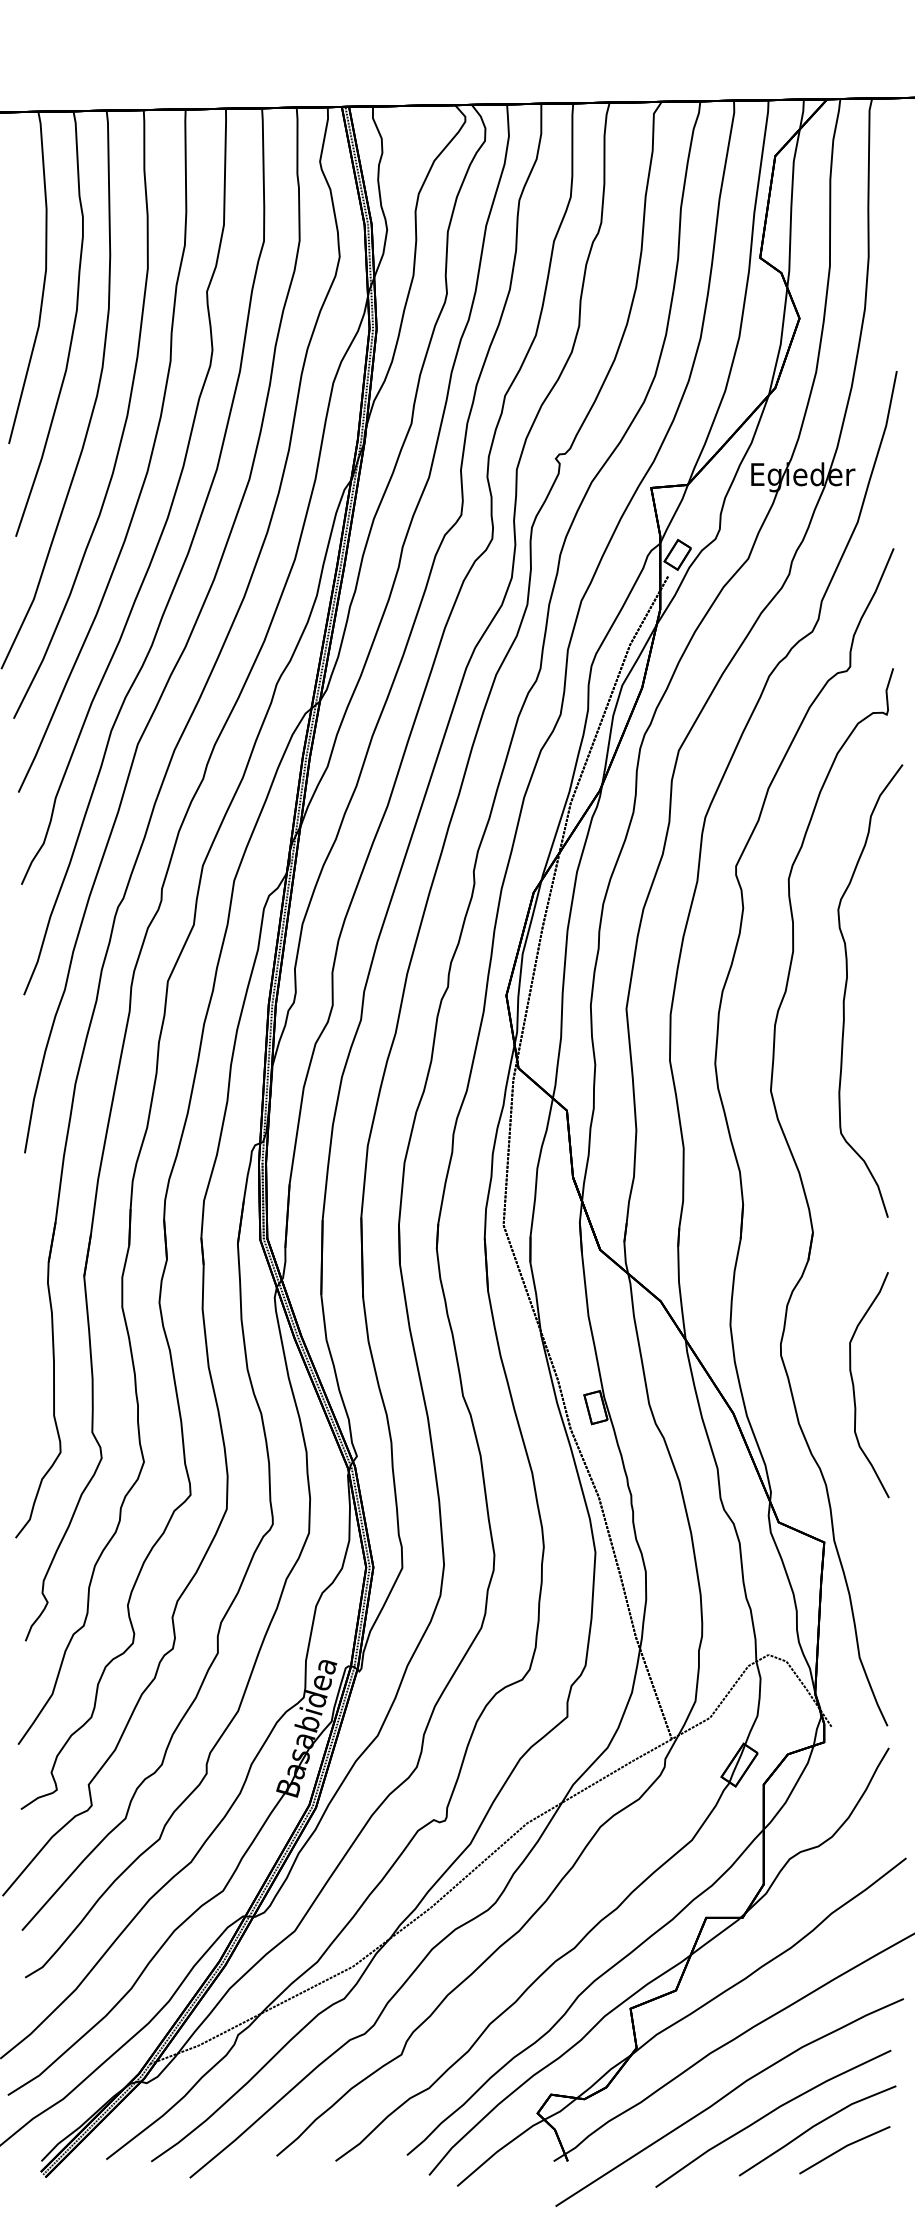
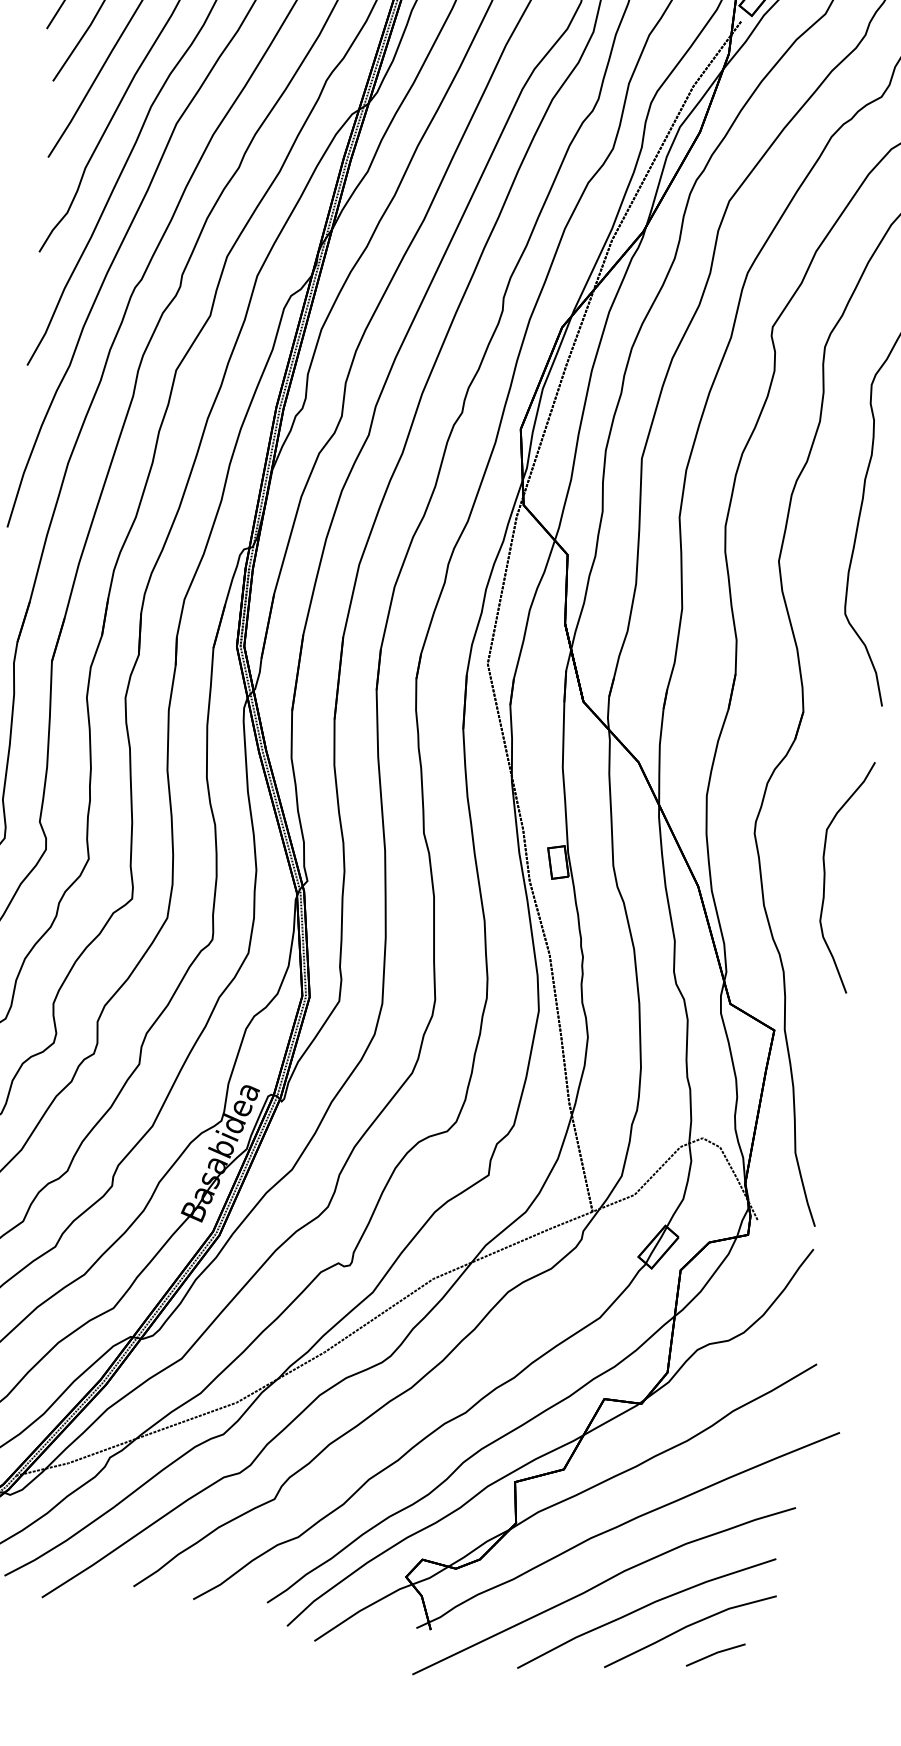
part: (844, 2150) -> (715, 1655), size x0.6

